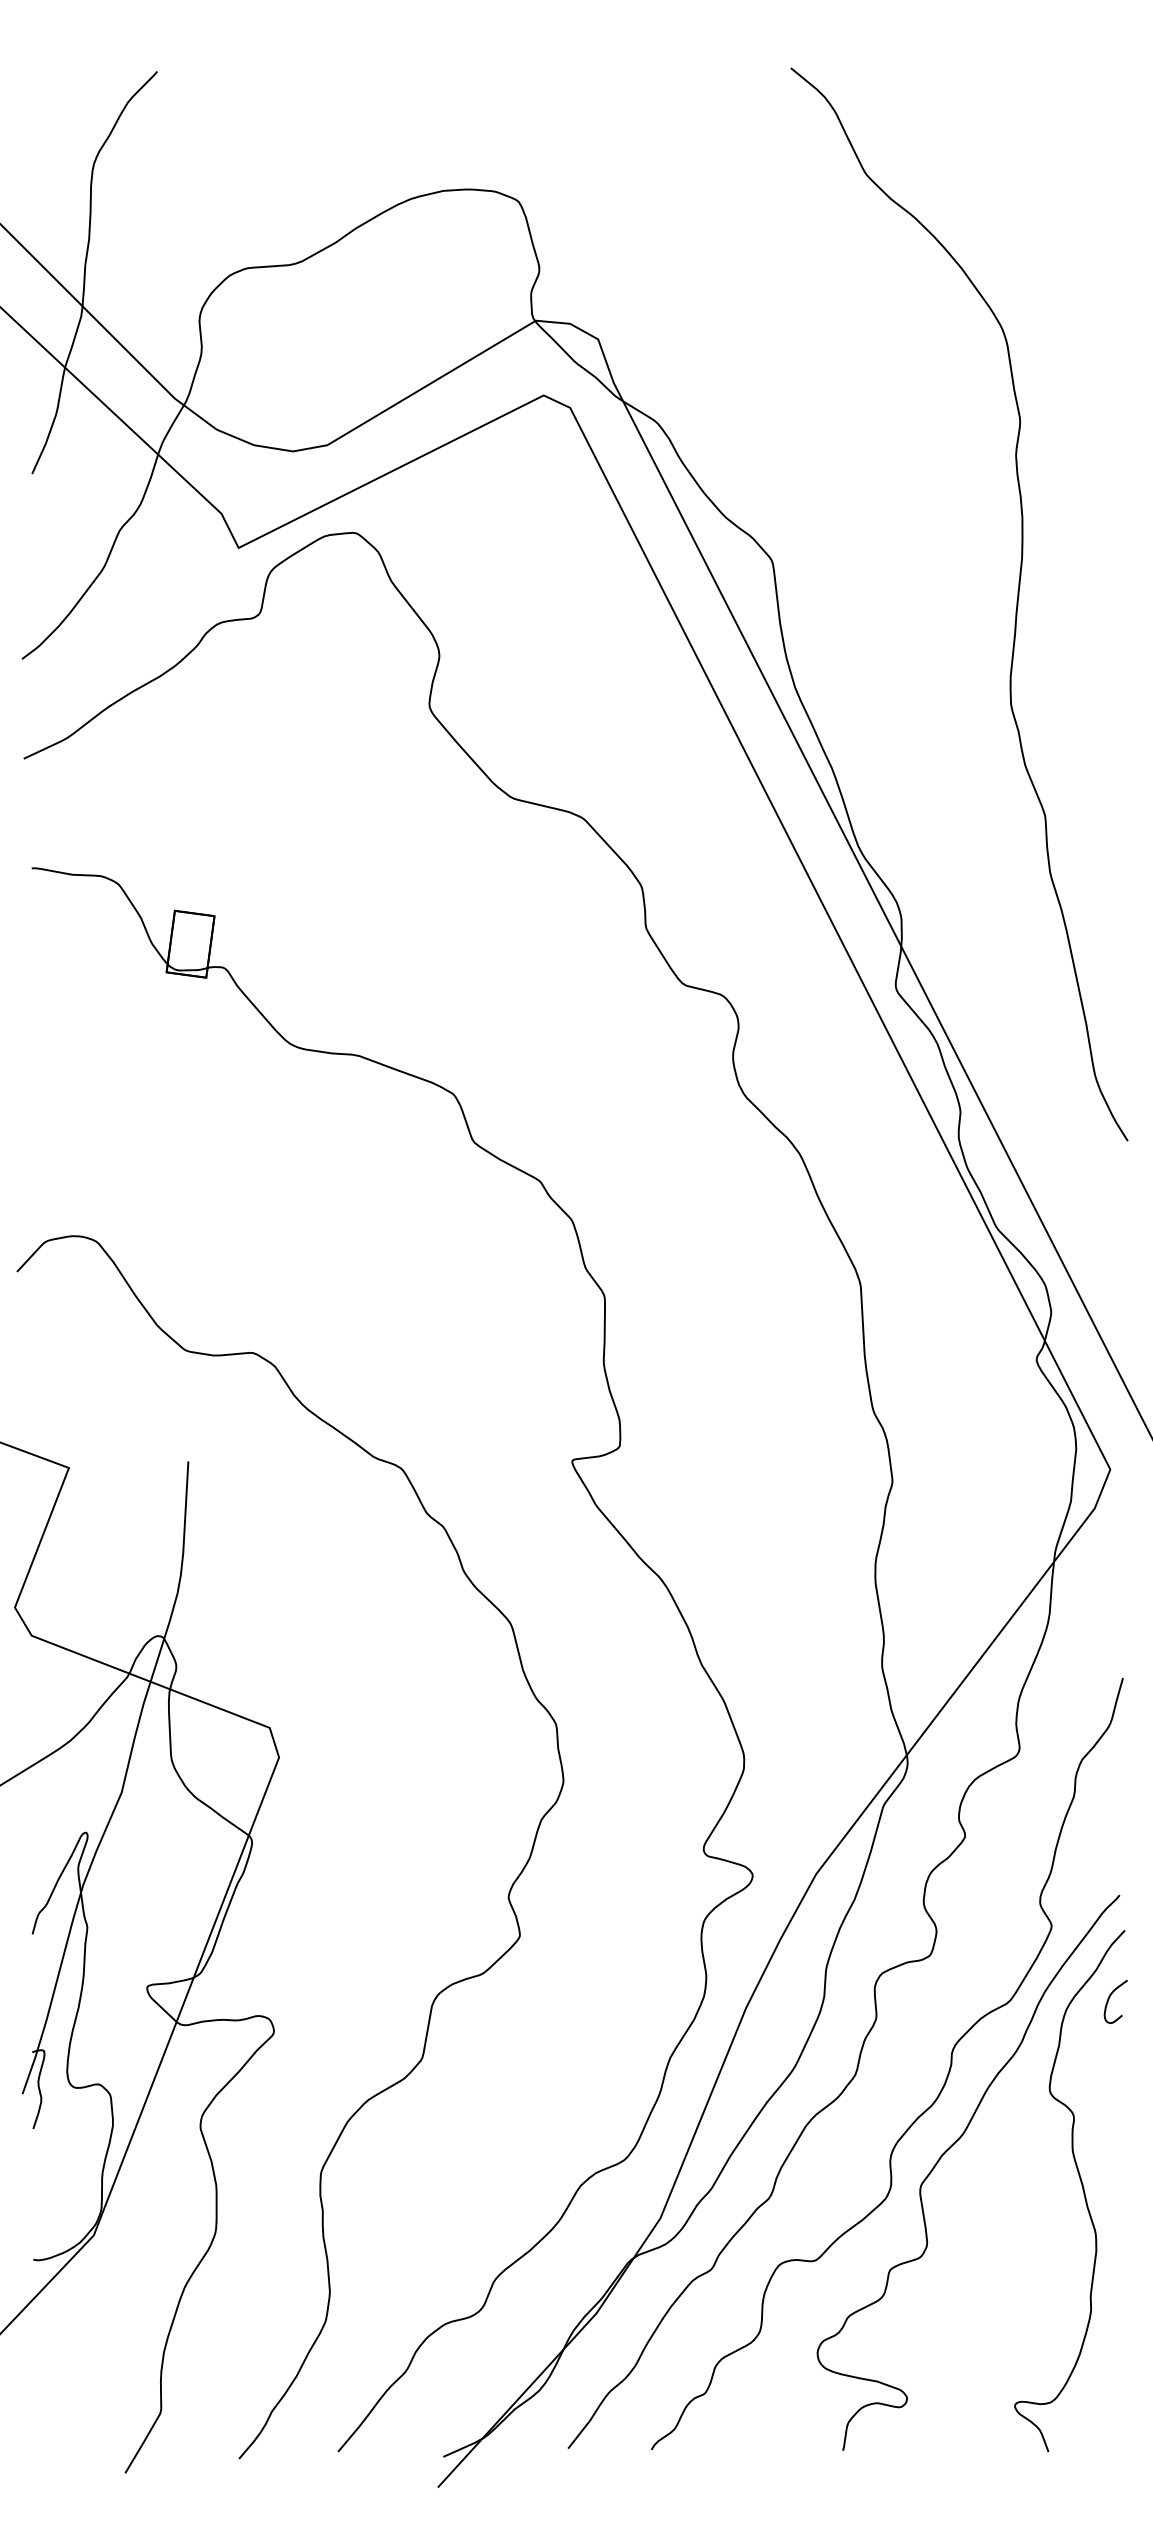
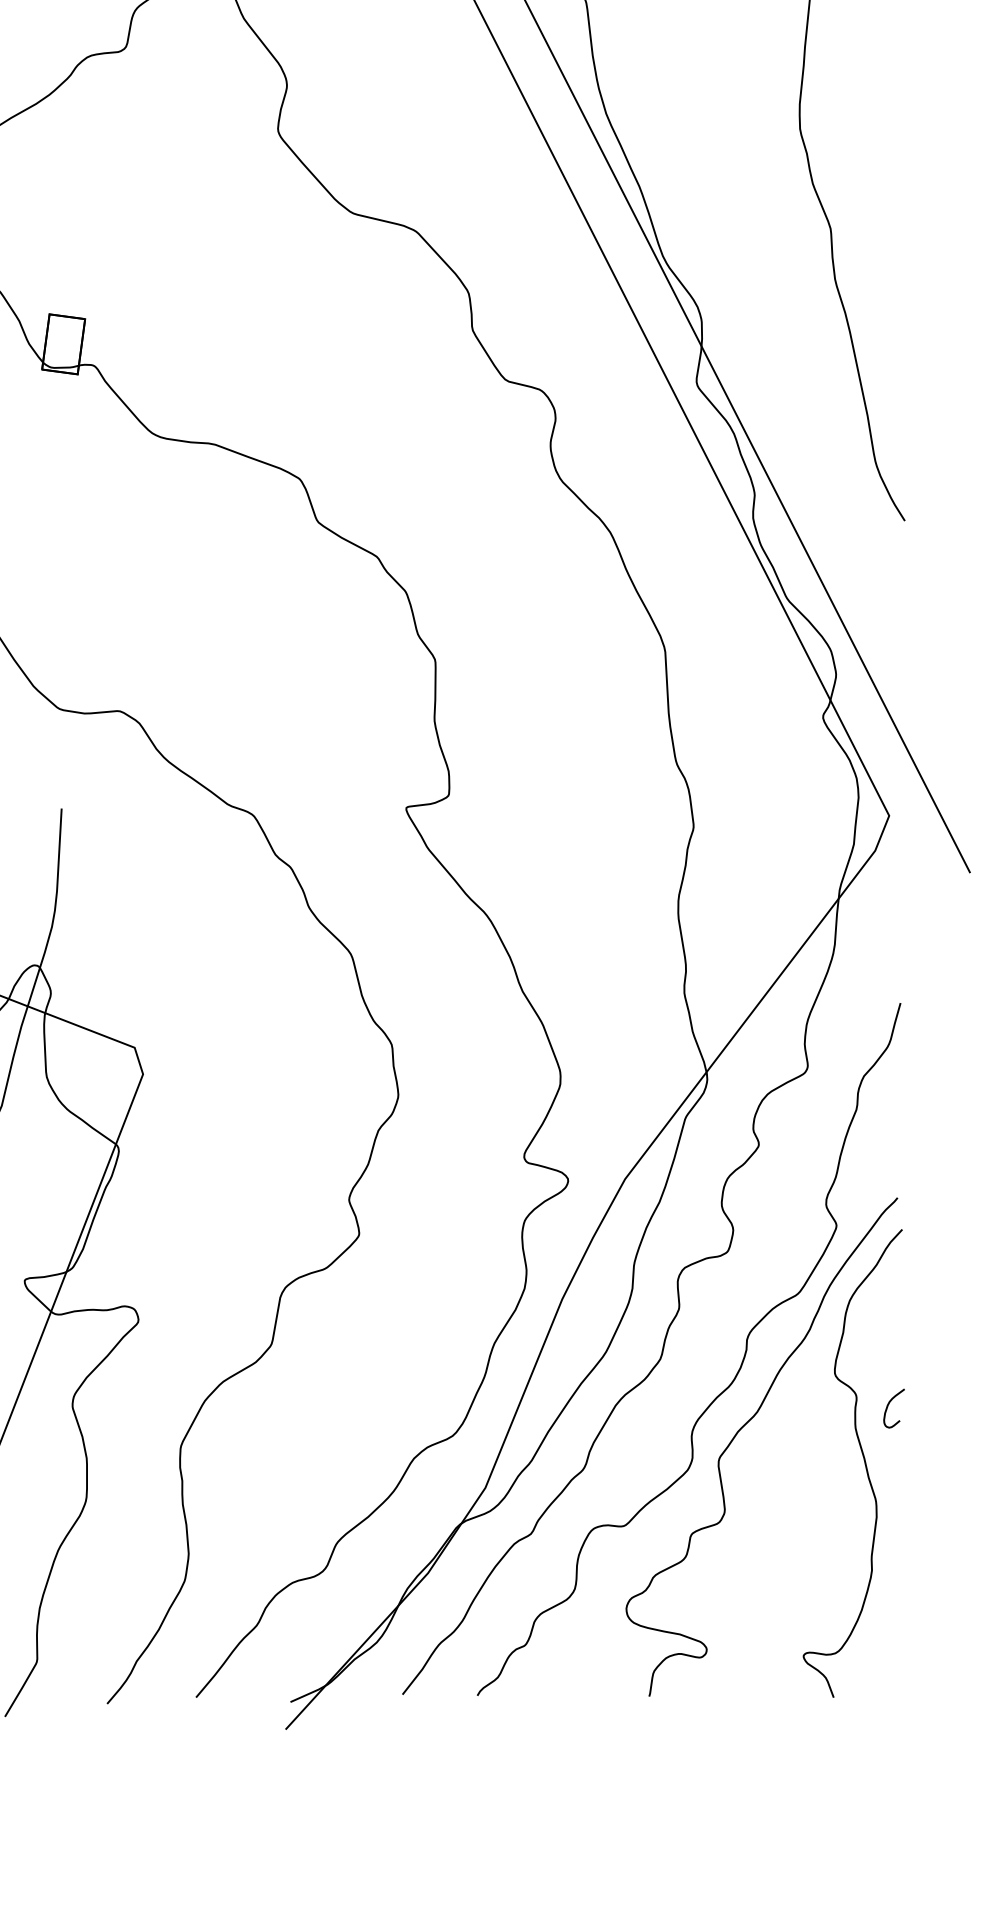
curve: (1109, 1999) -> (888, 1406), moved

